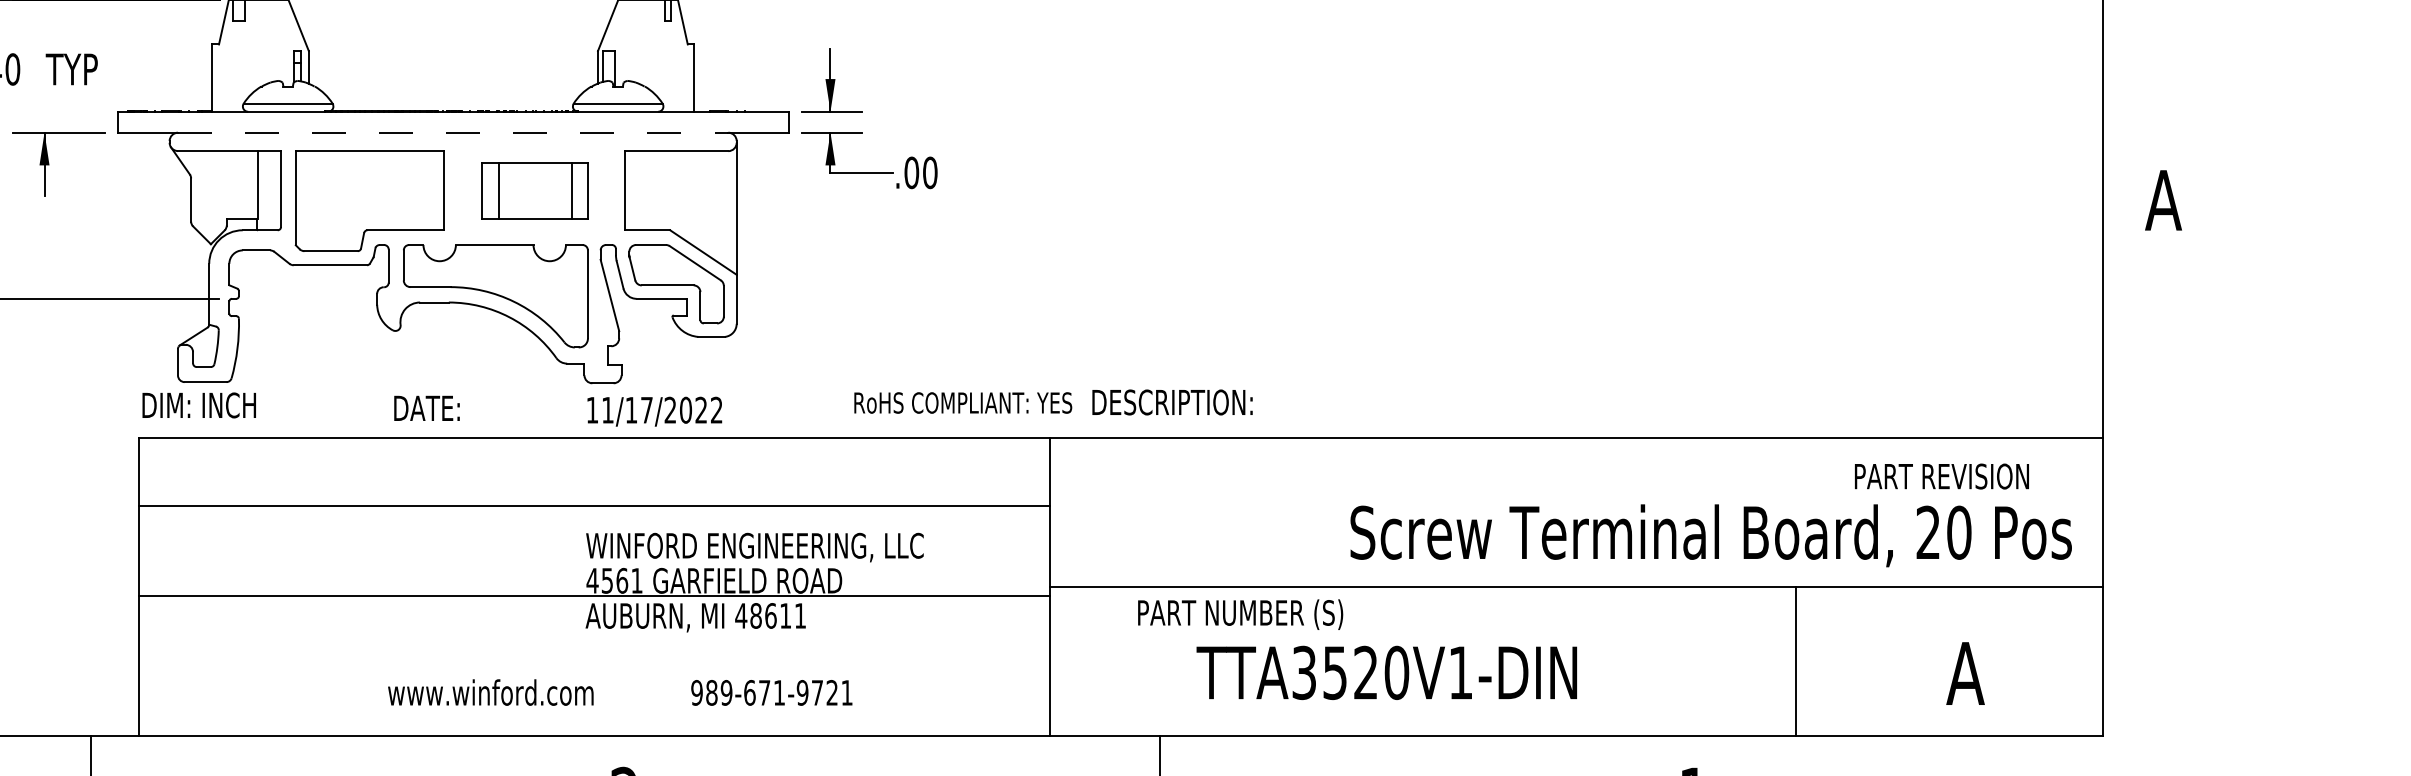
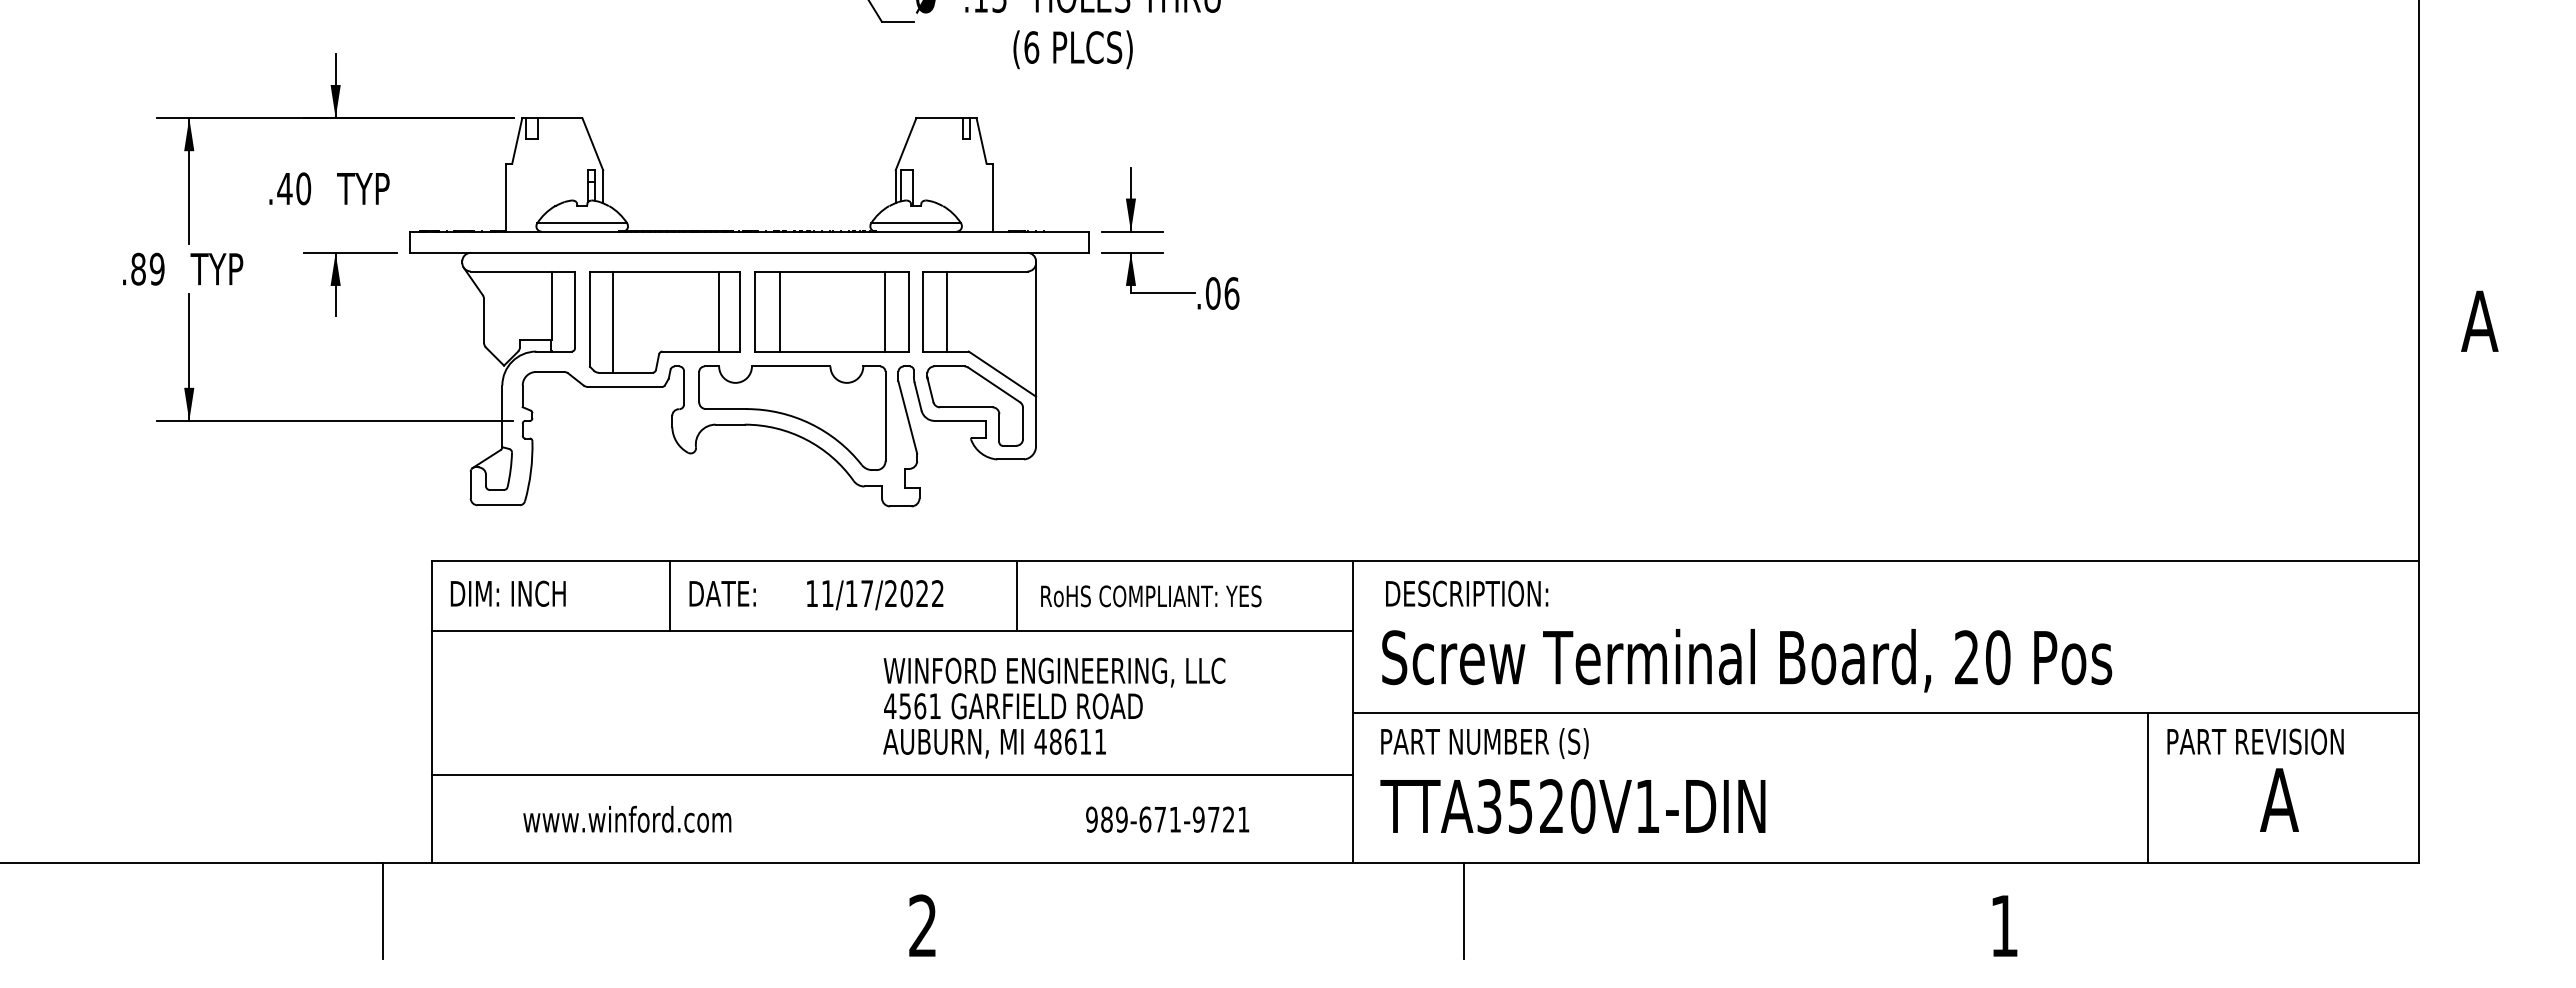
line: (453, 132) -> (749, 252), dashed -> solid
text: (929, 172) -> (1231, 293), .00 -> .06
line: (422, 190) -> (718, 311), added
part: (534, 190) -> (831, 311), size x1.43
line: (648, 190) -> (946, 311), added
line: (318, 200) -> (612, 321), added
text: (1172, 402) -> (1467, 593), moved
text: (963, 403) -> (1151, 596), moved
text: (198, 405) -> (507, 593), moved
text: (426, 408) -> (722, 593), moved
text: (655, 412) -> (875, 595), moved
line: (374, 471) -> (669, 595), added
line: (718, 471) -> (1017, 595), added
text: (1941, 476) -> (2255, 741), moved
text: (1711, 535) -> (1747, 660), moved
line: (593, 595) -> (891, 774), moved
text: (1240, 614) -> (1484, 743), moved
line: (1796, 661) -> (2148, 787), moved
text: (1386, 672) -> (1572, 806), moved
text: (491, 691) -> (627, 818), moved
text: (771, 692) -> (1167, 819), moved

